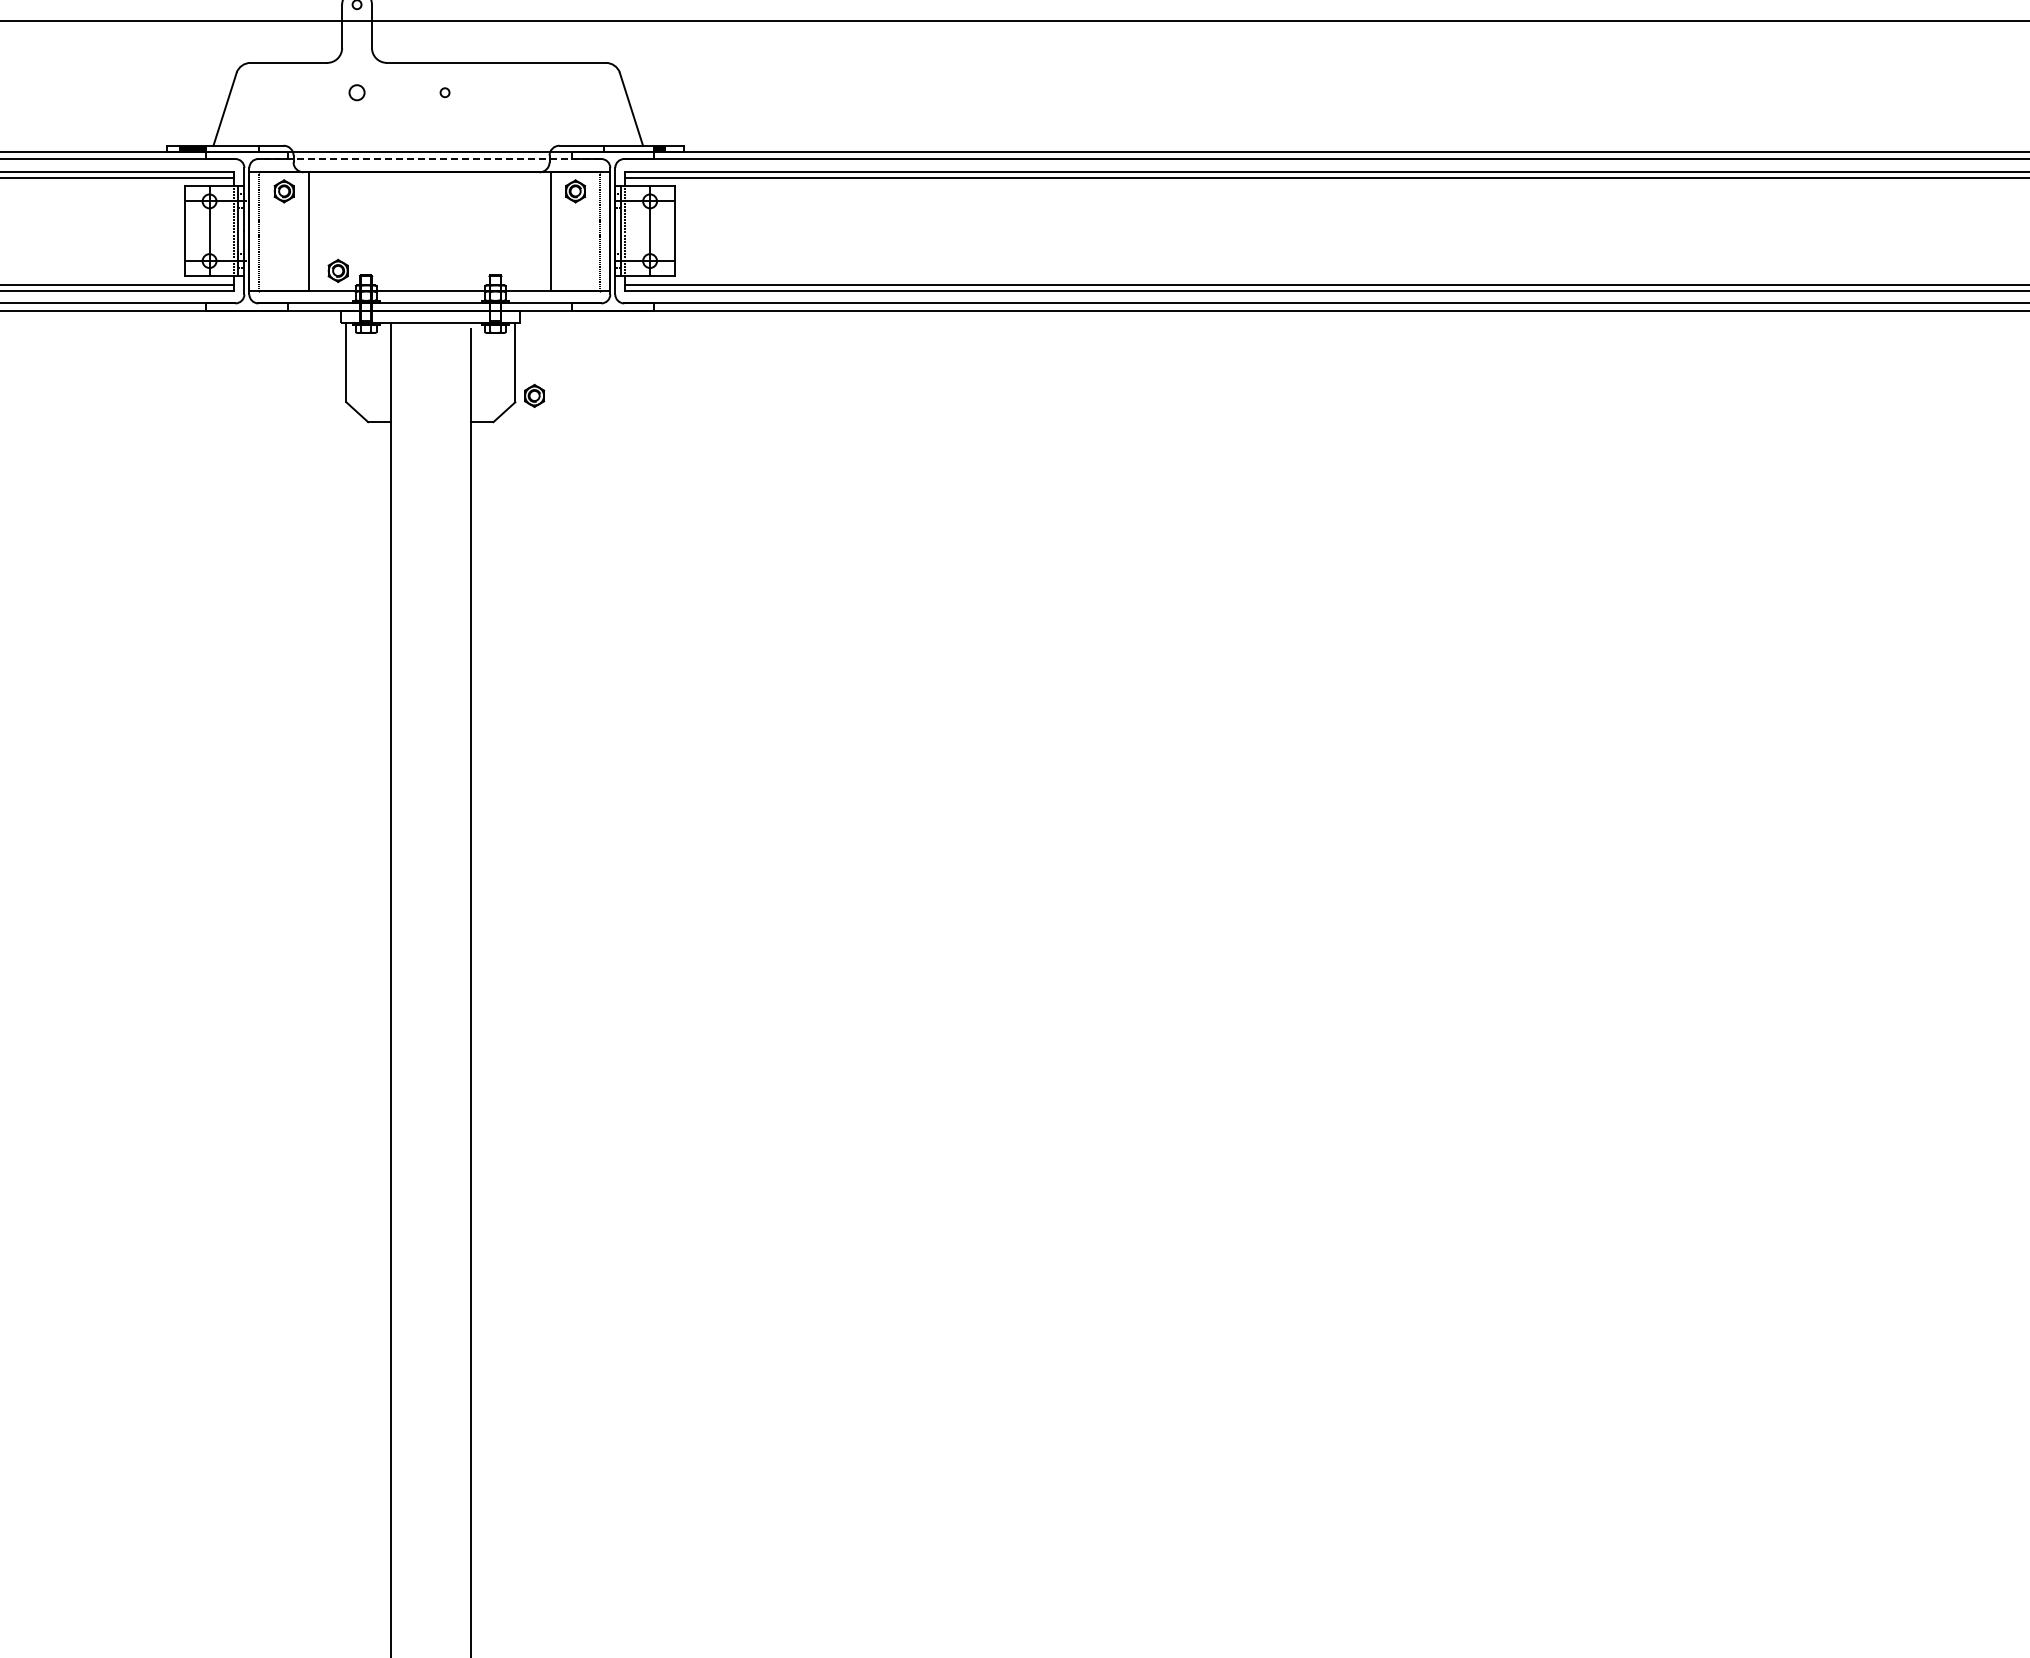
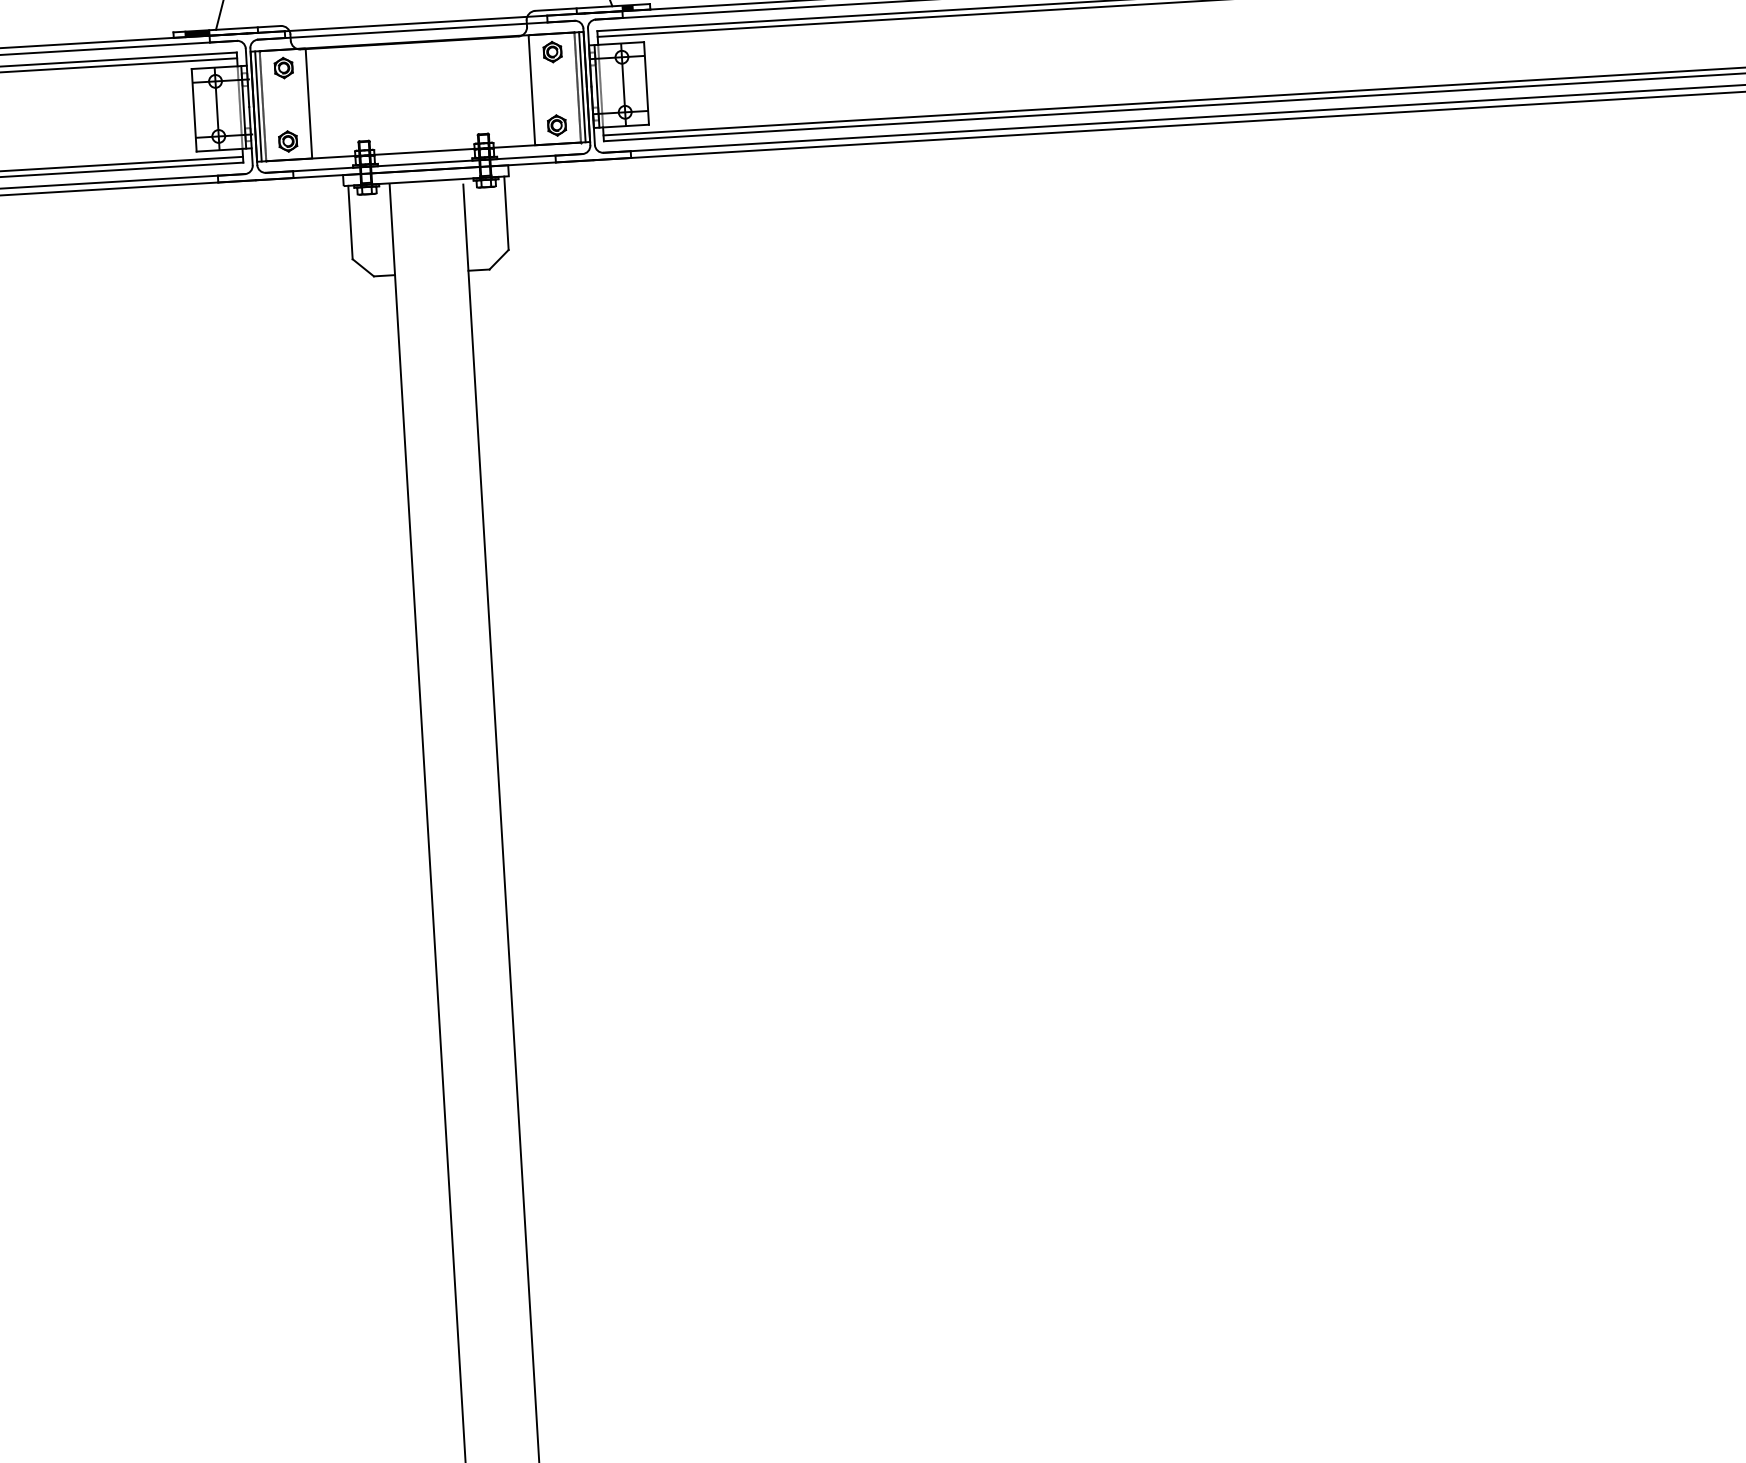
line: (429, 159) -> (416, 30), dashed -> solid
line: (254, 230) -> (258, 105), added
line: (605, 230) -> (582, 86), added
part: (337, 270) -> (287, 141), moved
part: (534, 395) -> (556, 125), moved

